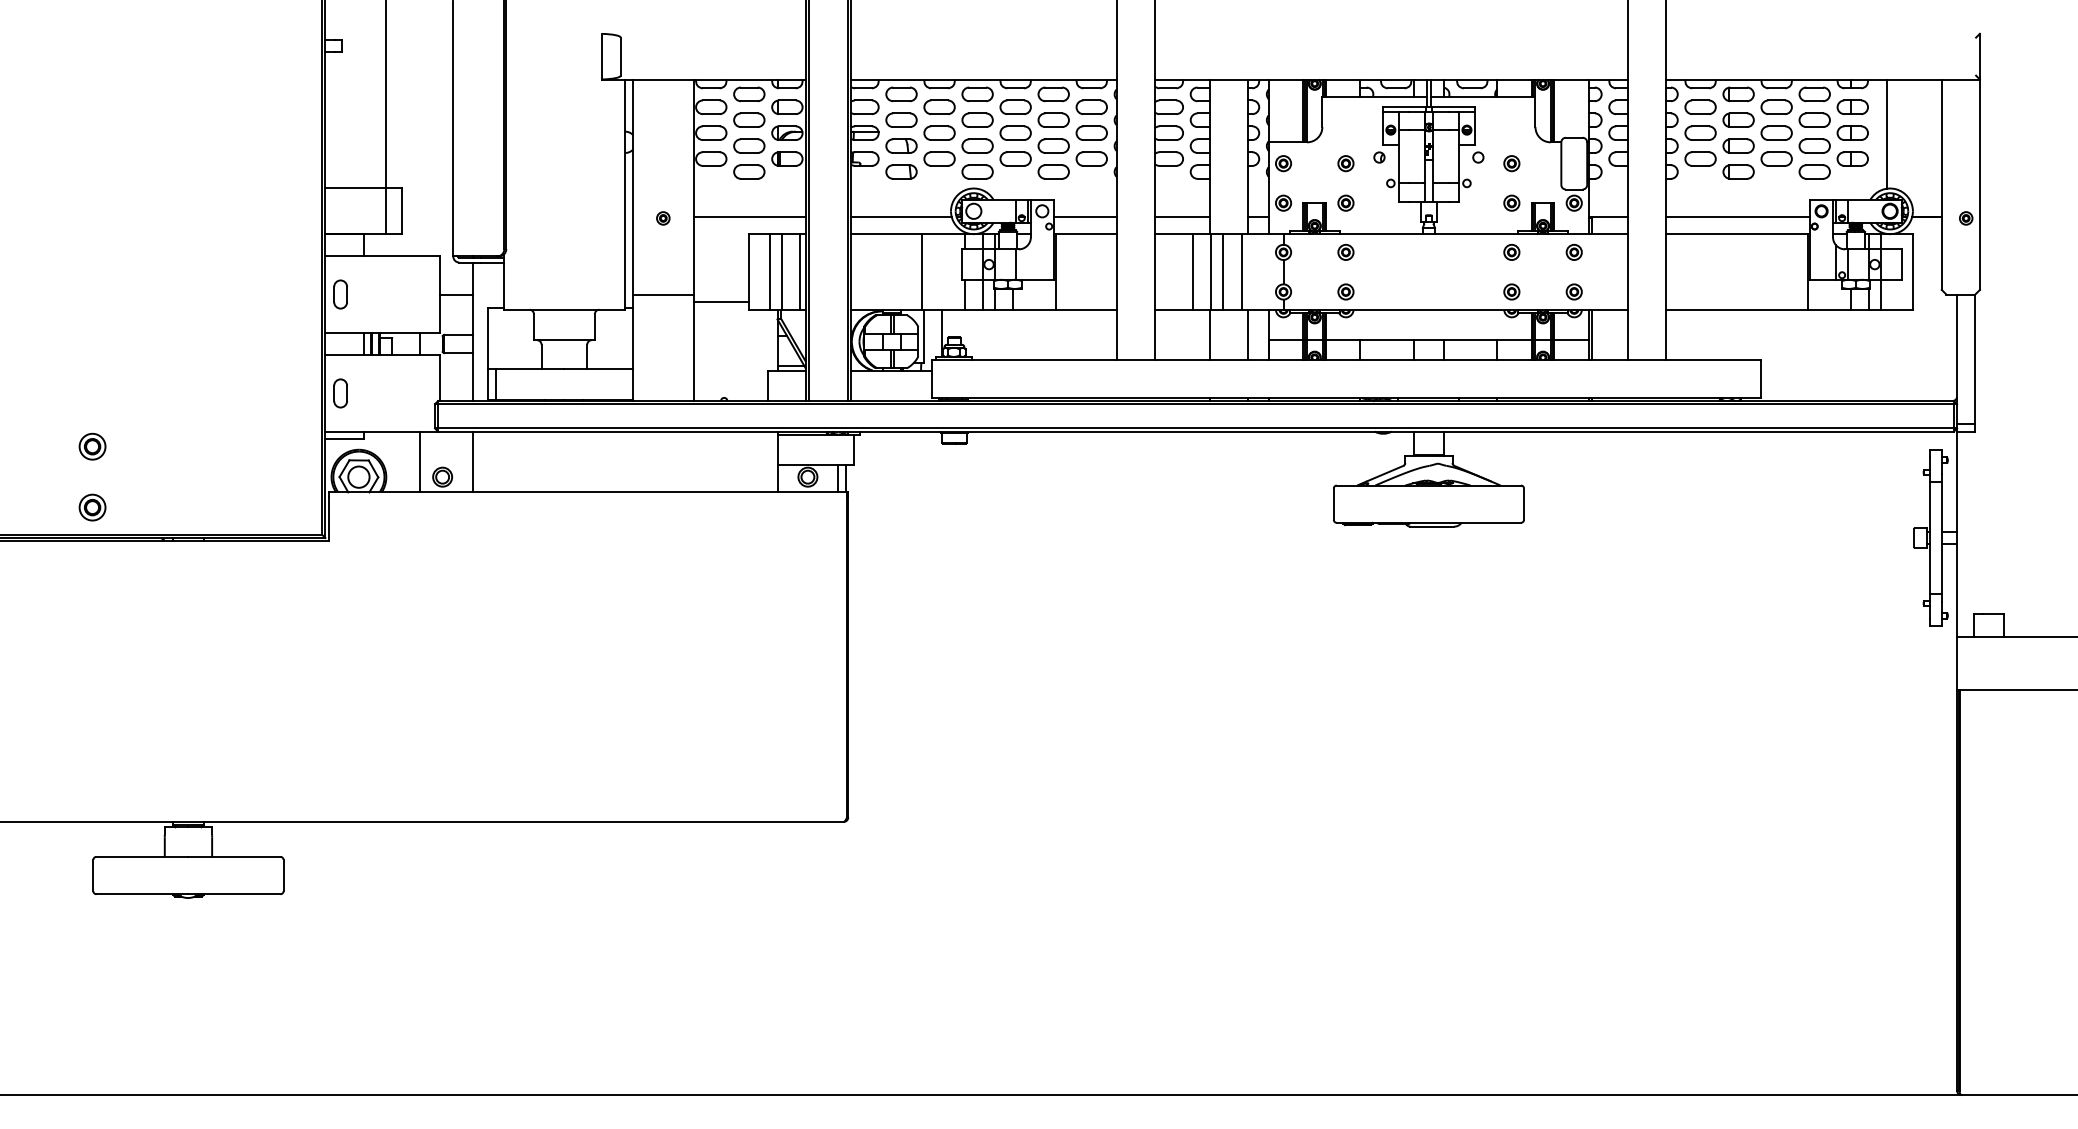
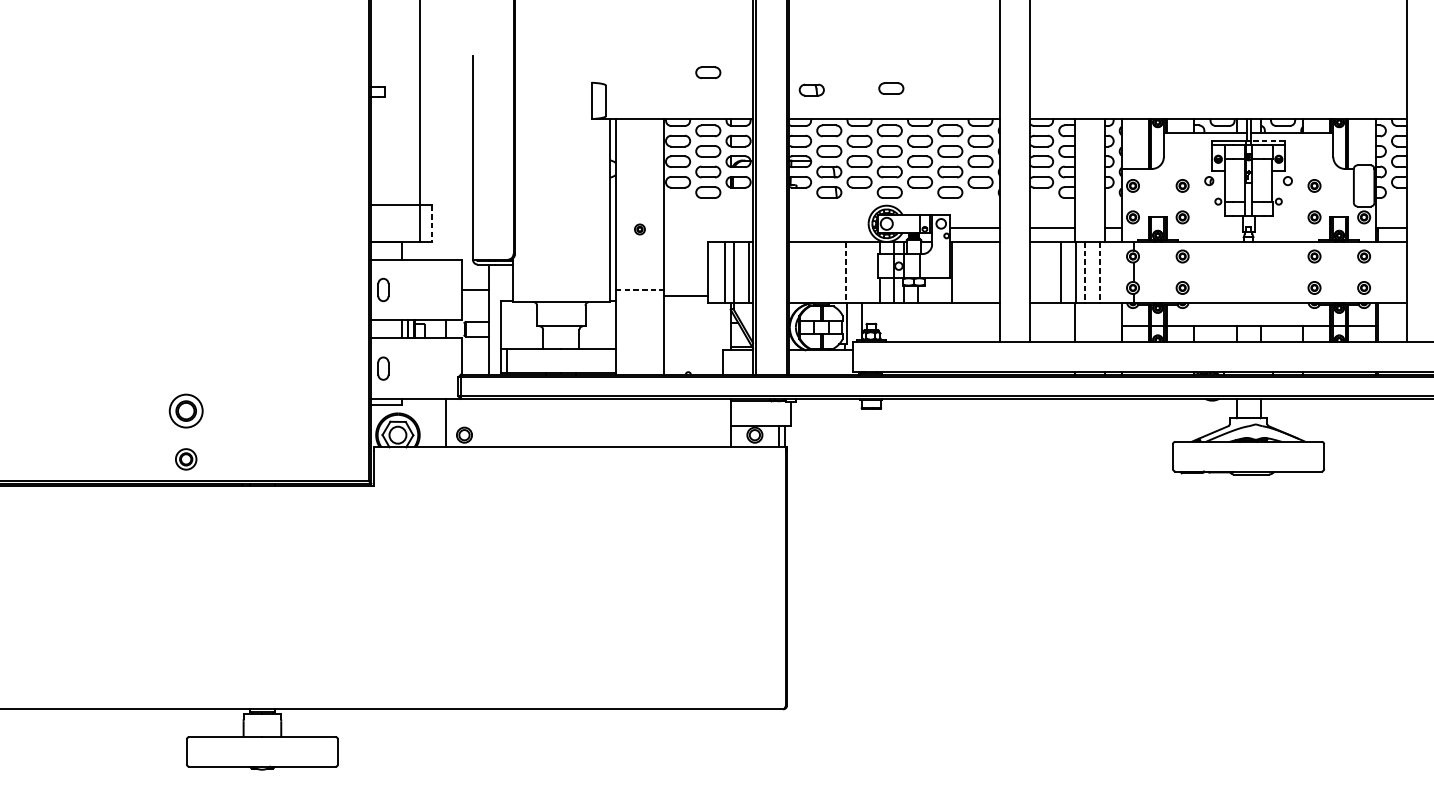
part: (749, 20) -> (708, 72), added
part: (979, 40) -> (891, 88), added
part: (879, 42) -> (811, 89), added
line: (1452, 107) -> (1267, 141), solid -> dashed
line: (401, 210) -> (431, 223), solid -> dashed
line: (749, 216) -> (708, 227), removed
line: (901, 216) -> (829, 227), removed
line: (922, 272) -> (845, 272), solid -> dashed
line: (1223, 272) -> (1085, 272), solid -> dashed
line: (1241, 272) -> (1099, 272), solid -> dashed
line: (663, 294) -> (640, 289), solid -> dashed
line: (1248, 334) -> (1105, 321), removed
part: (92, 446) -> (186, 410), size x1.6
line: (473, 461) -> (489, 422), removed

